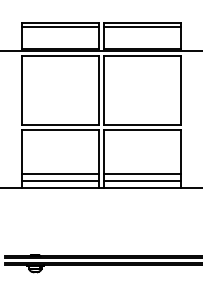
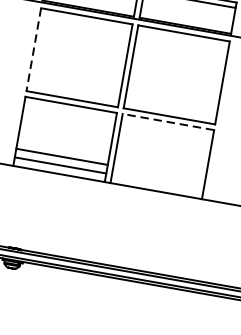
line: (22, 90) -> (34, 49), solid -> dashed
line: (141, 130) -> (167, 122), solid -> dashed
line: (141, 173) -> (158, 173), removed
line: (141, 181) -> (156, 182), removed

